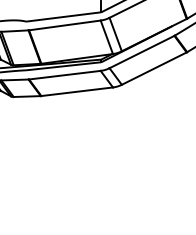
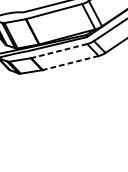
line: (64, 75) -> (58, 51), solid -> dashed
line: (76, 91) -> (70, 62), solid -> dashed

